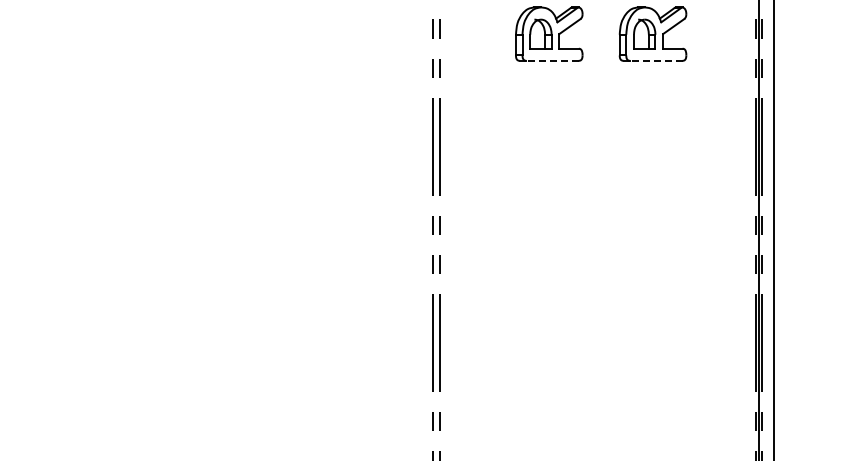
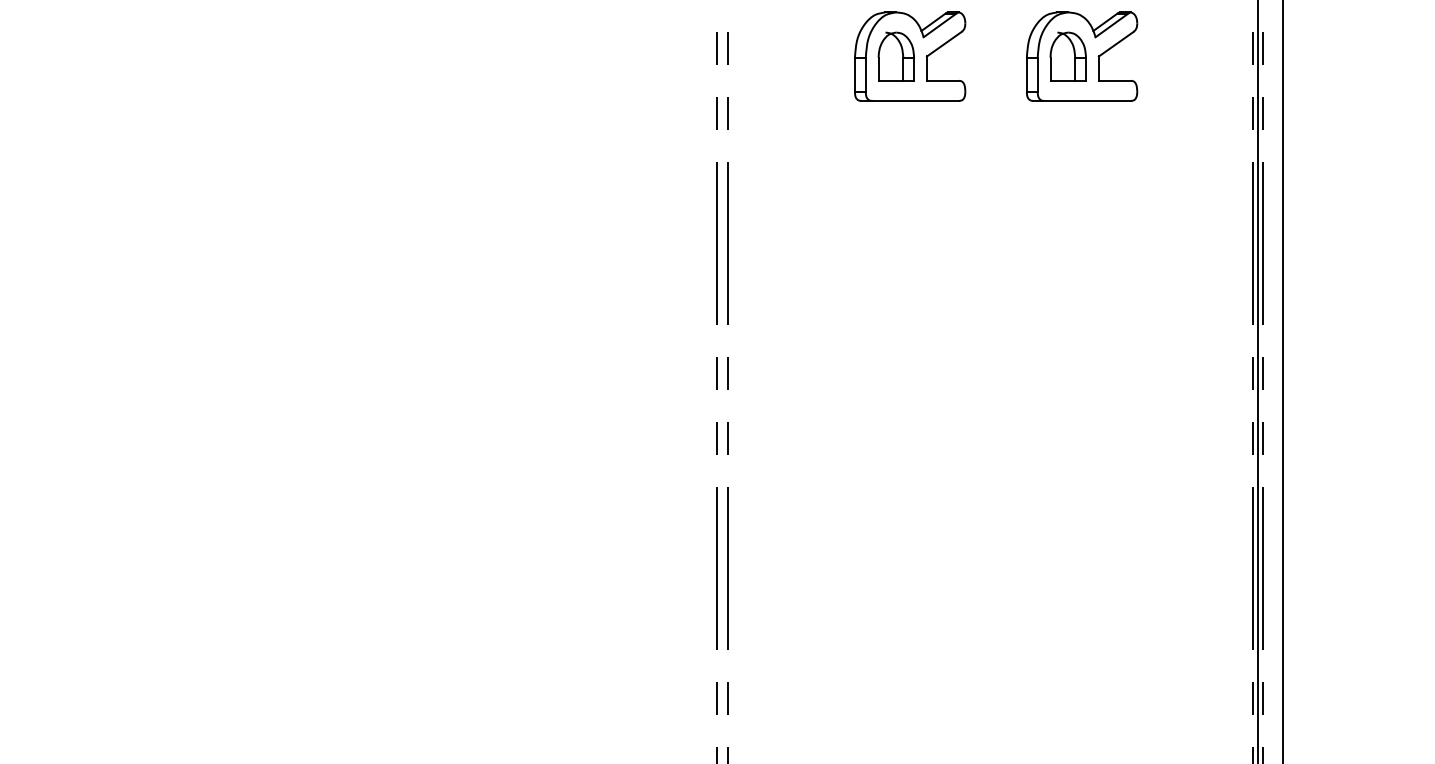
line: (552, 60) -> (915, 100), dashed -> solid
line: (655, 60) -> (1086, 100), dashed -> solid

